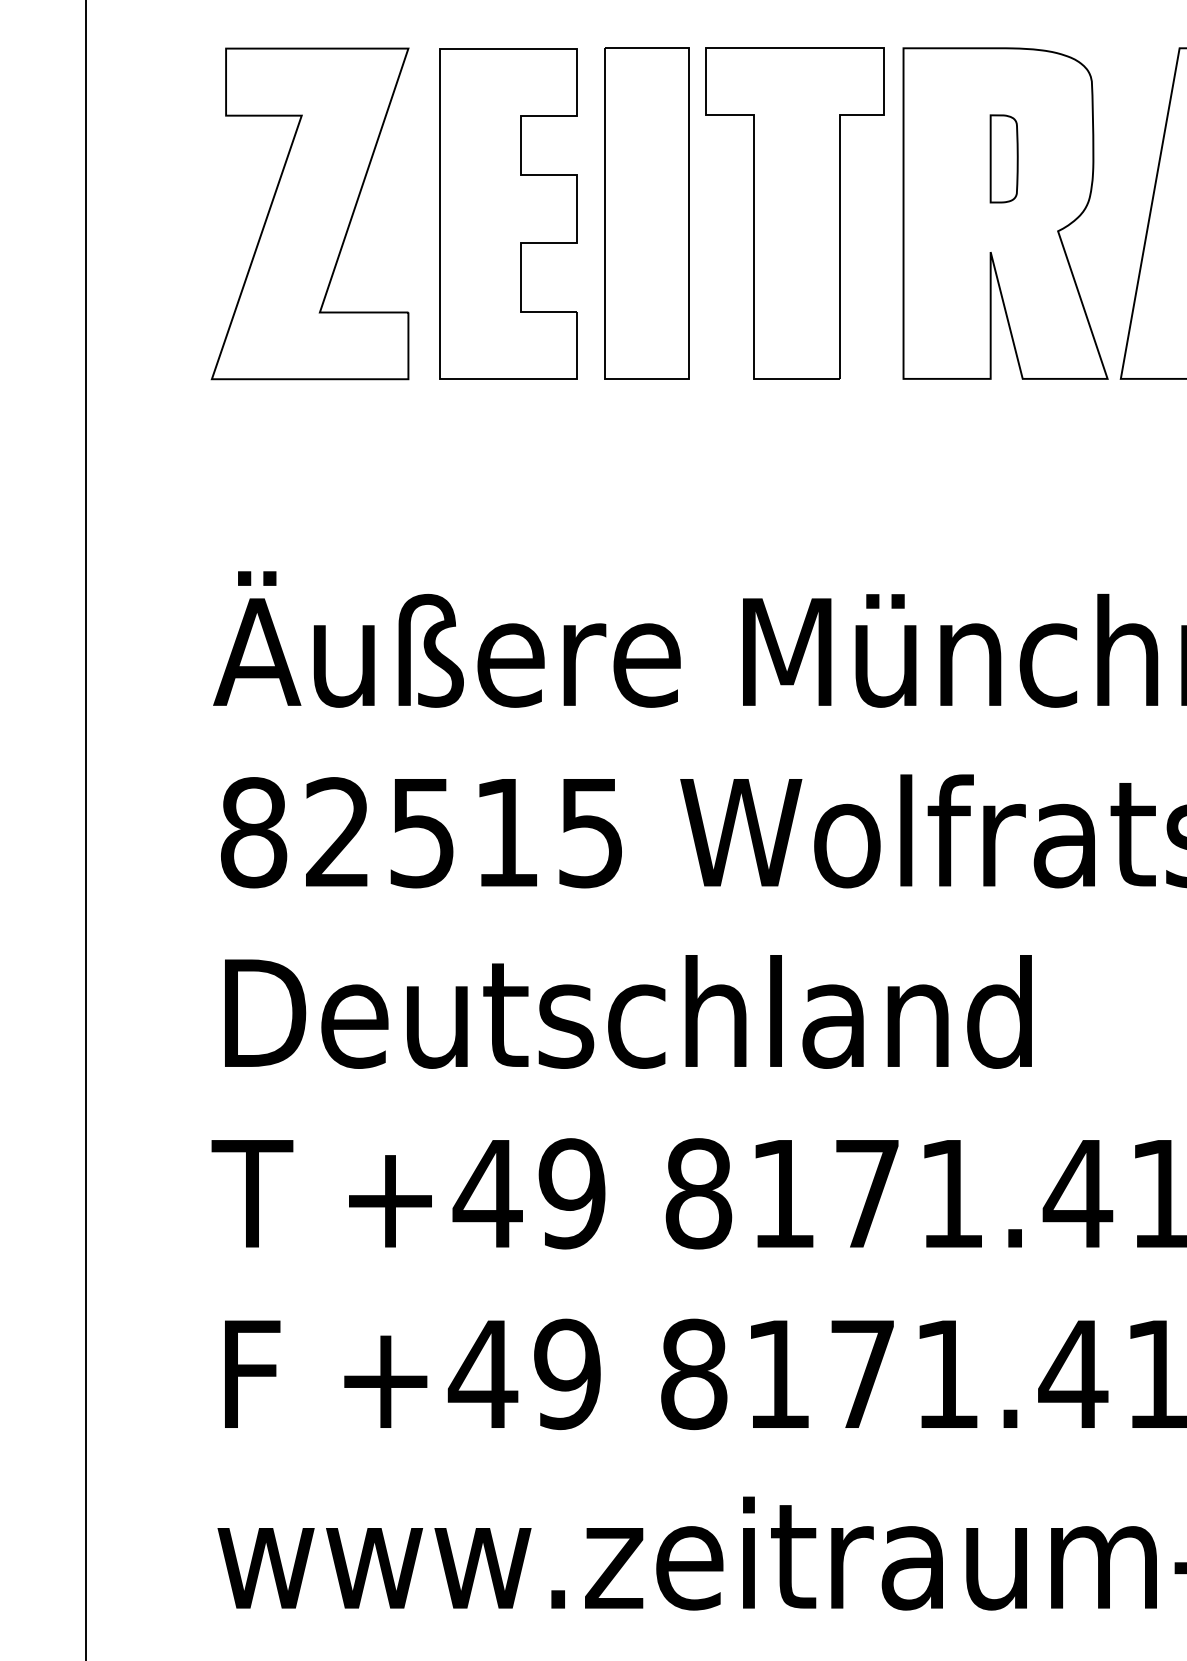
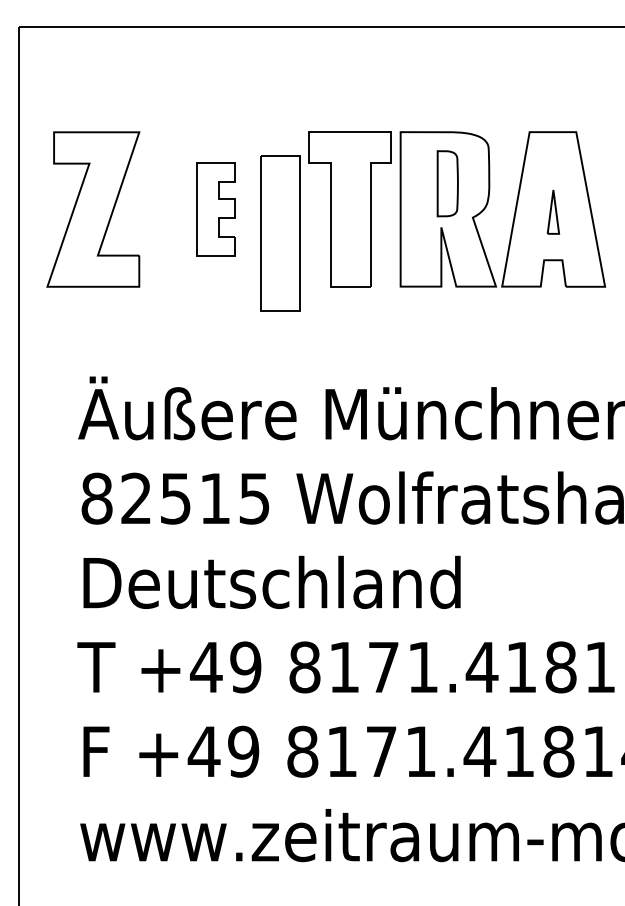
part: (1003, 158) -> (447, 183), size x1.6
part: (310, 213) -> (93, 209), moved
part: (507, 213) -> (215, 209), size x0.6
part: (646, 213) -> (280, 233), moved

